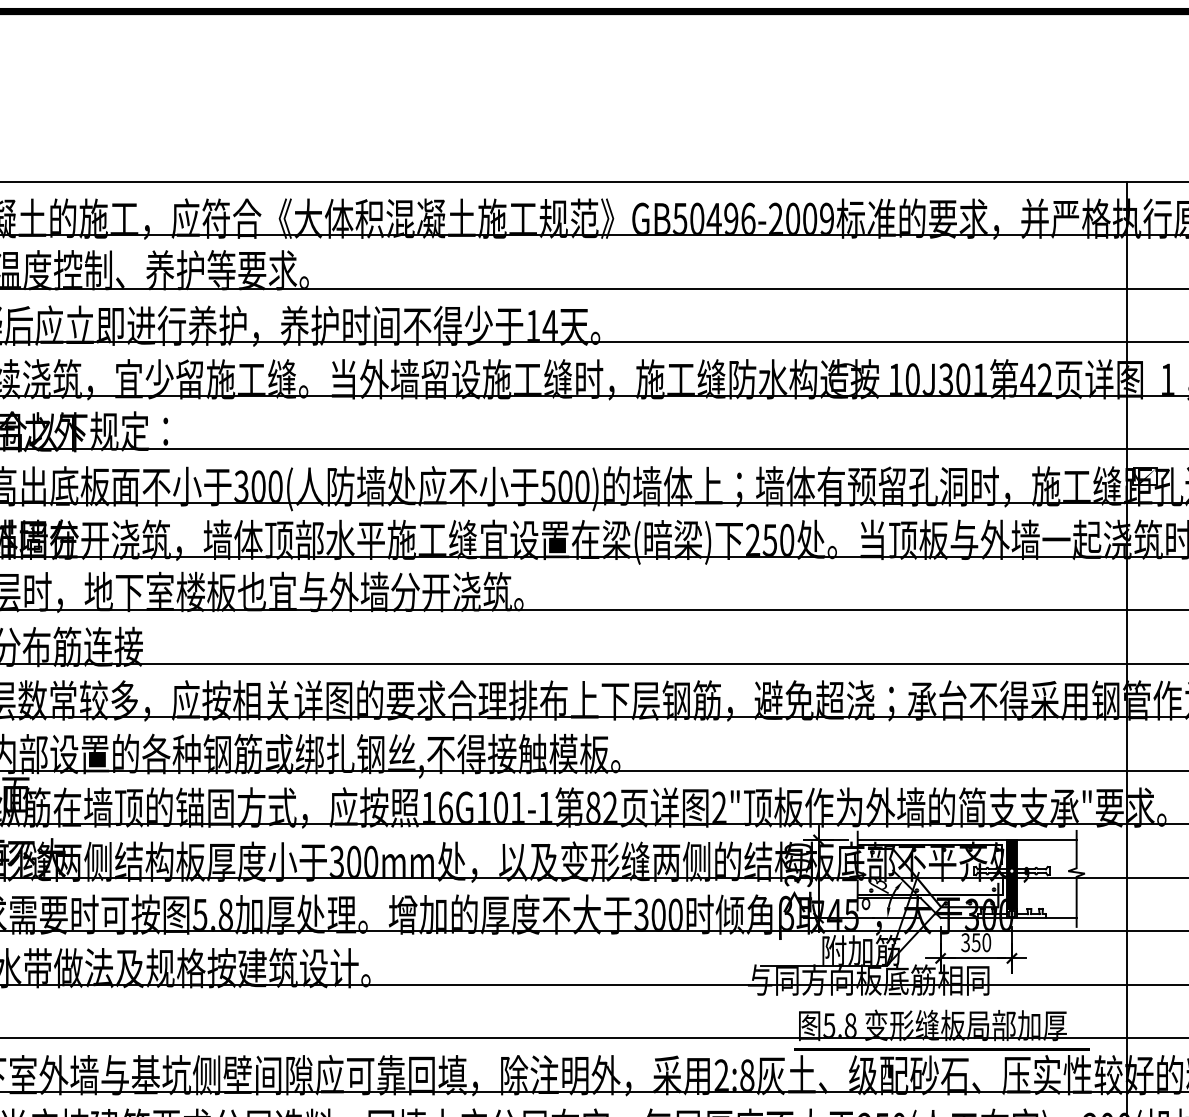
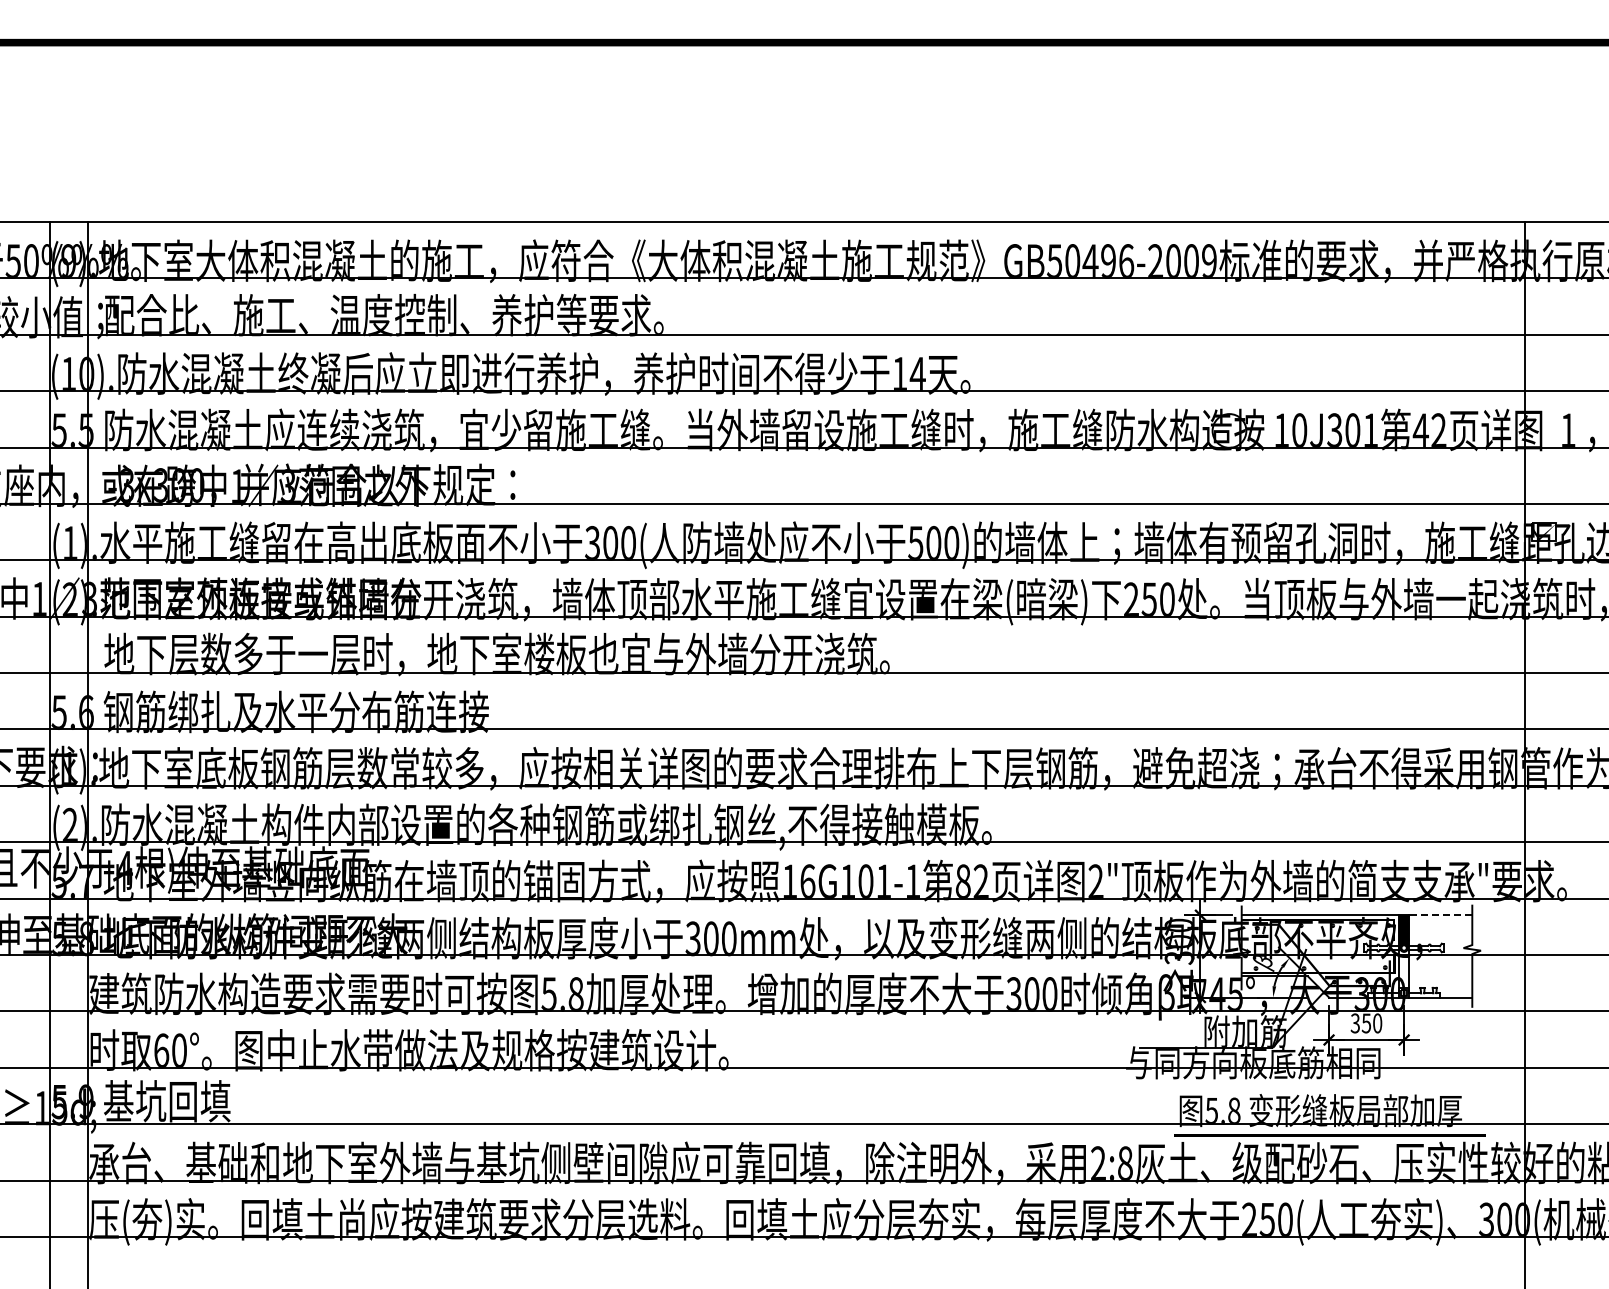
line: (1046, 840) -> (1440, 915), solid -> dashed
hatch: (1011, 890) -> (1403, 968), removed

